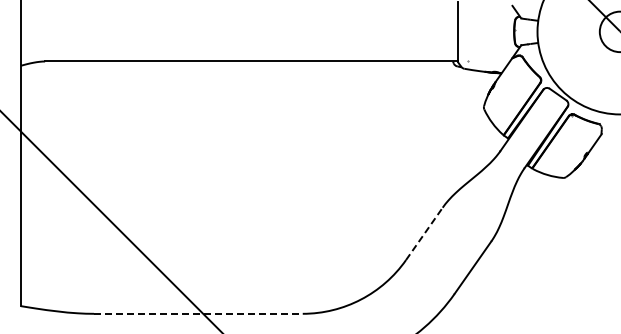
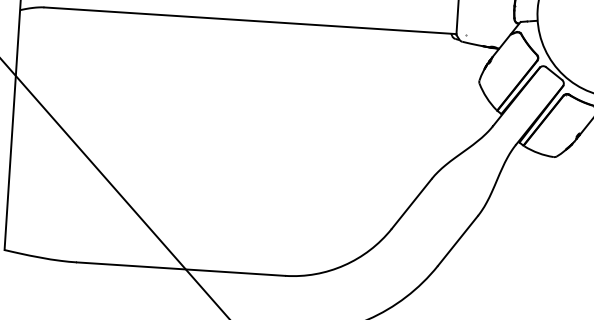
line: (424, 233) -> (411, 203), dashed -> solid
line: (198, 313) -> (181, 268), dashed -> solid

